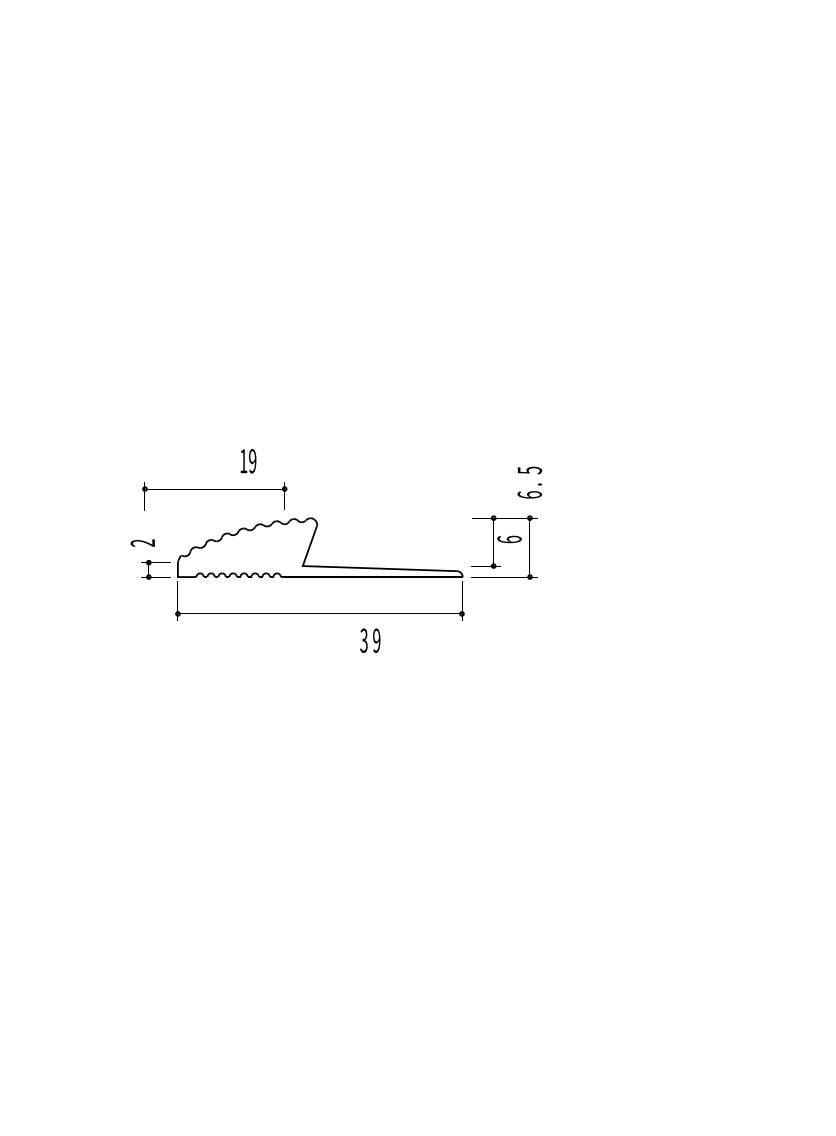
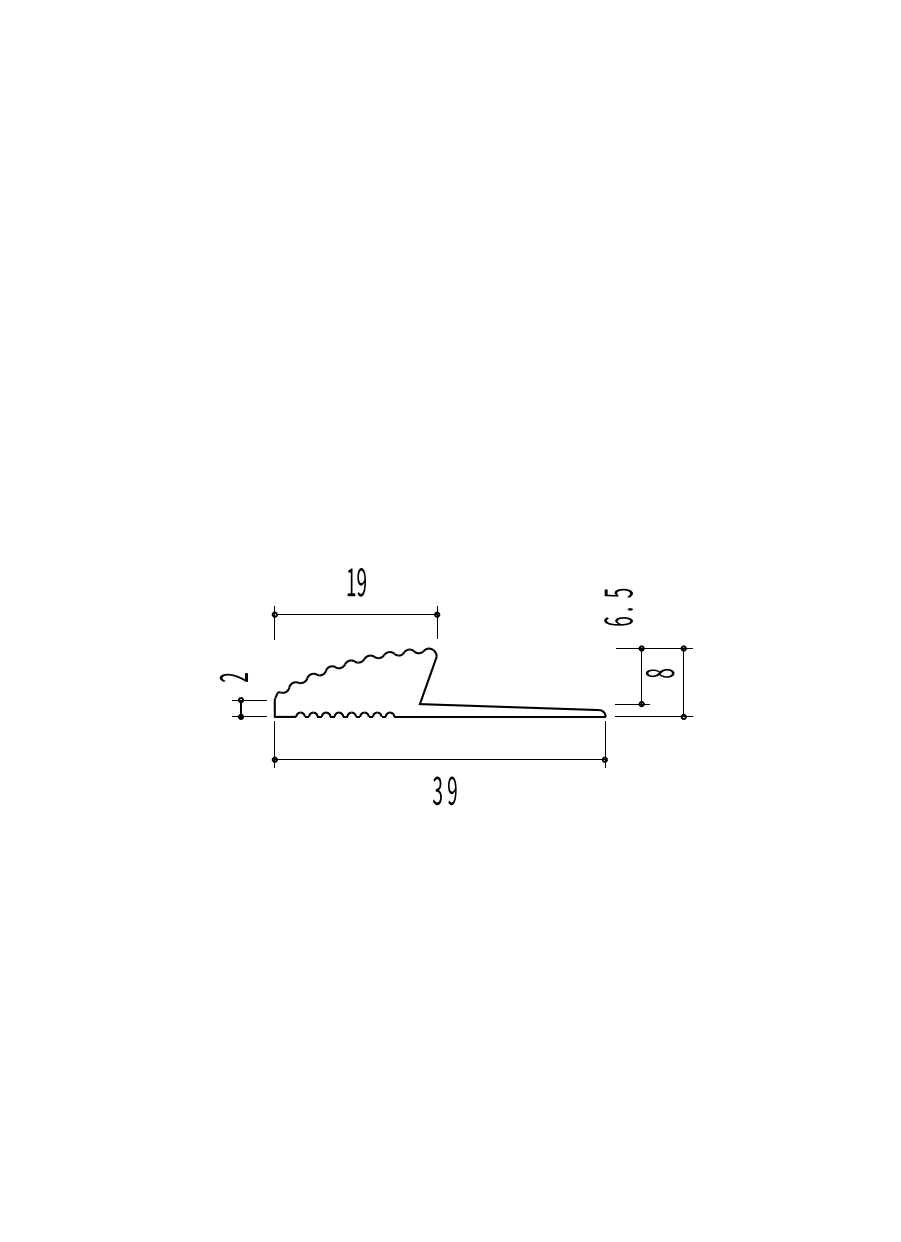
text: (529, 482) -> (618, 607), moved
part: (214, 489) -> (355, 615), moved
text: (509, 539) -> (660, 673), 6 -> 8
text: (370, 640) -> (445, 790), moved

